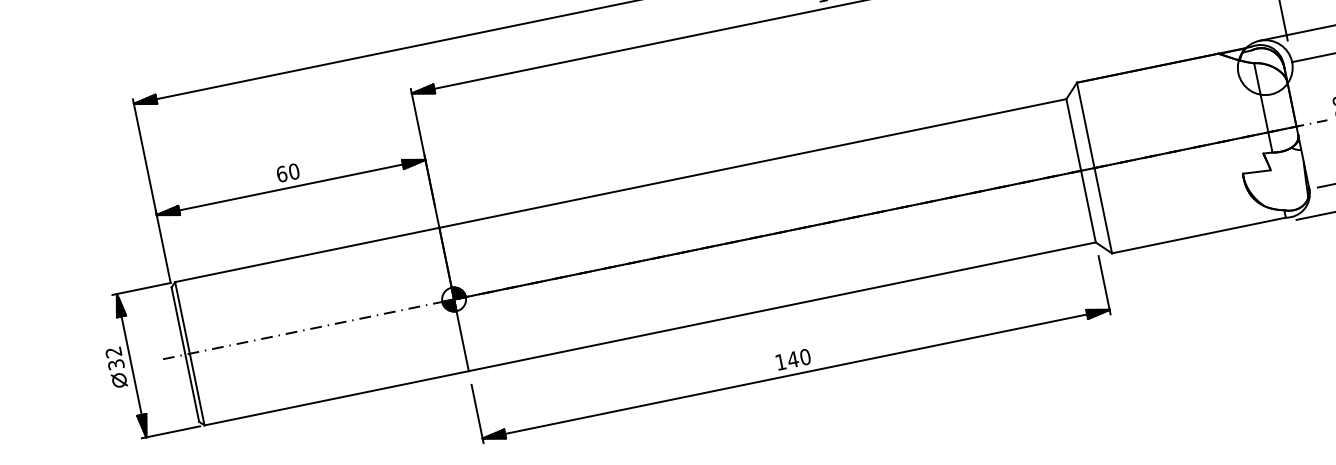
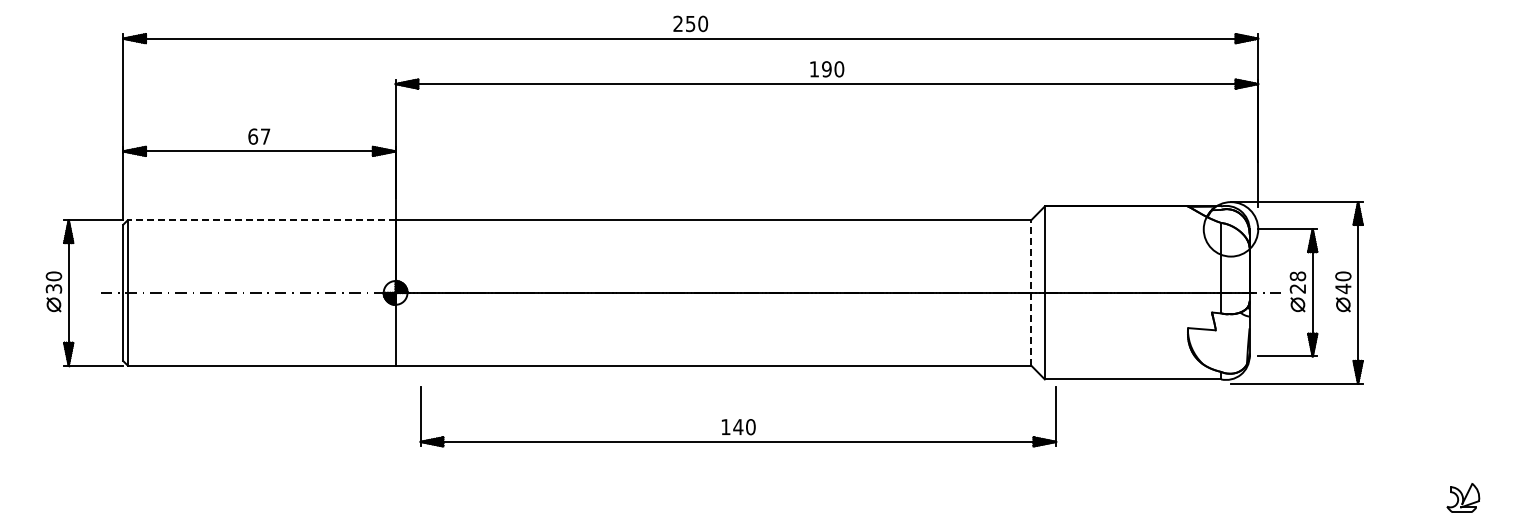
line: (1081, 170) -> (1031, 292), solid -> dashed
text: (294, 171) -> (265, 136), 60 -> 67
line: (307, 255) -> (261, 220), solid -> dashed
part: (791, 349) -> (738, 416), moved
text: (113, 352) -> (53, 276), 32 -> 30

